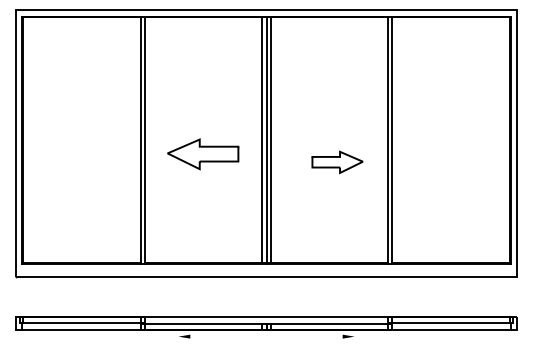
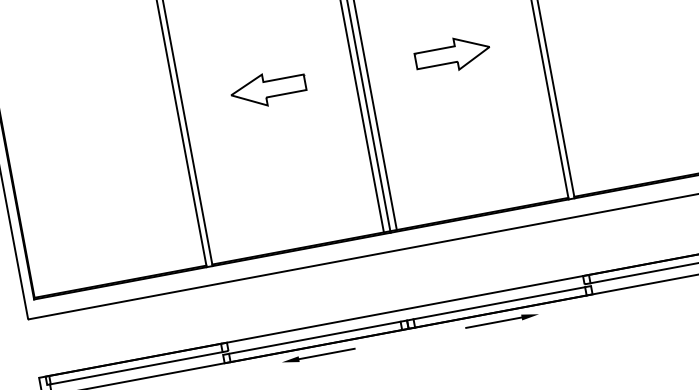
part: (203, 154) -> (268, 89), size x0.71
part: (337, 162) -> (452, 55), moved
line: (209, 336) -> (327, 353), added
line: (323, 336) -> (493, 322), added

